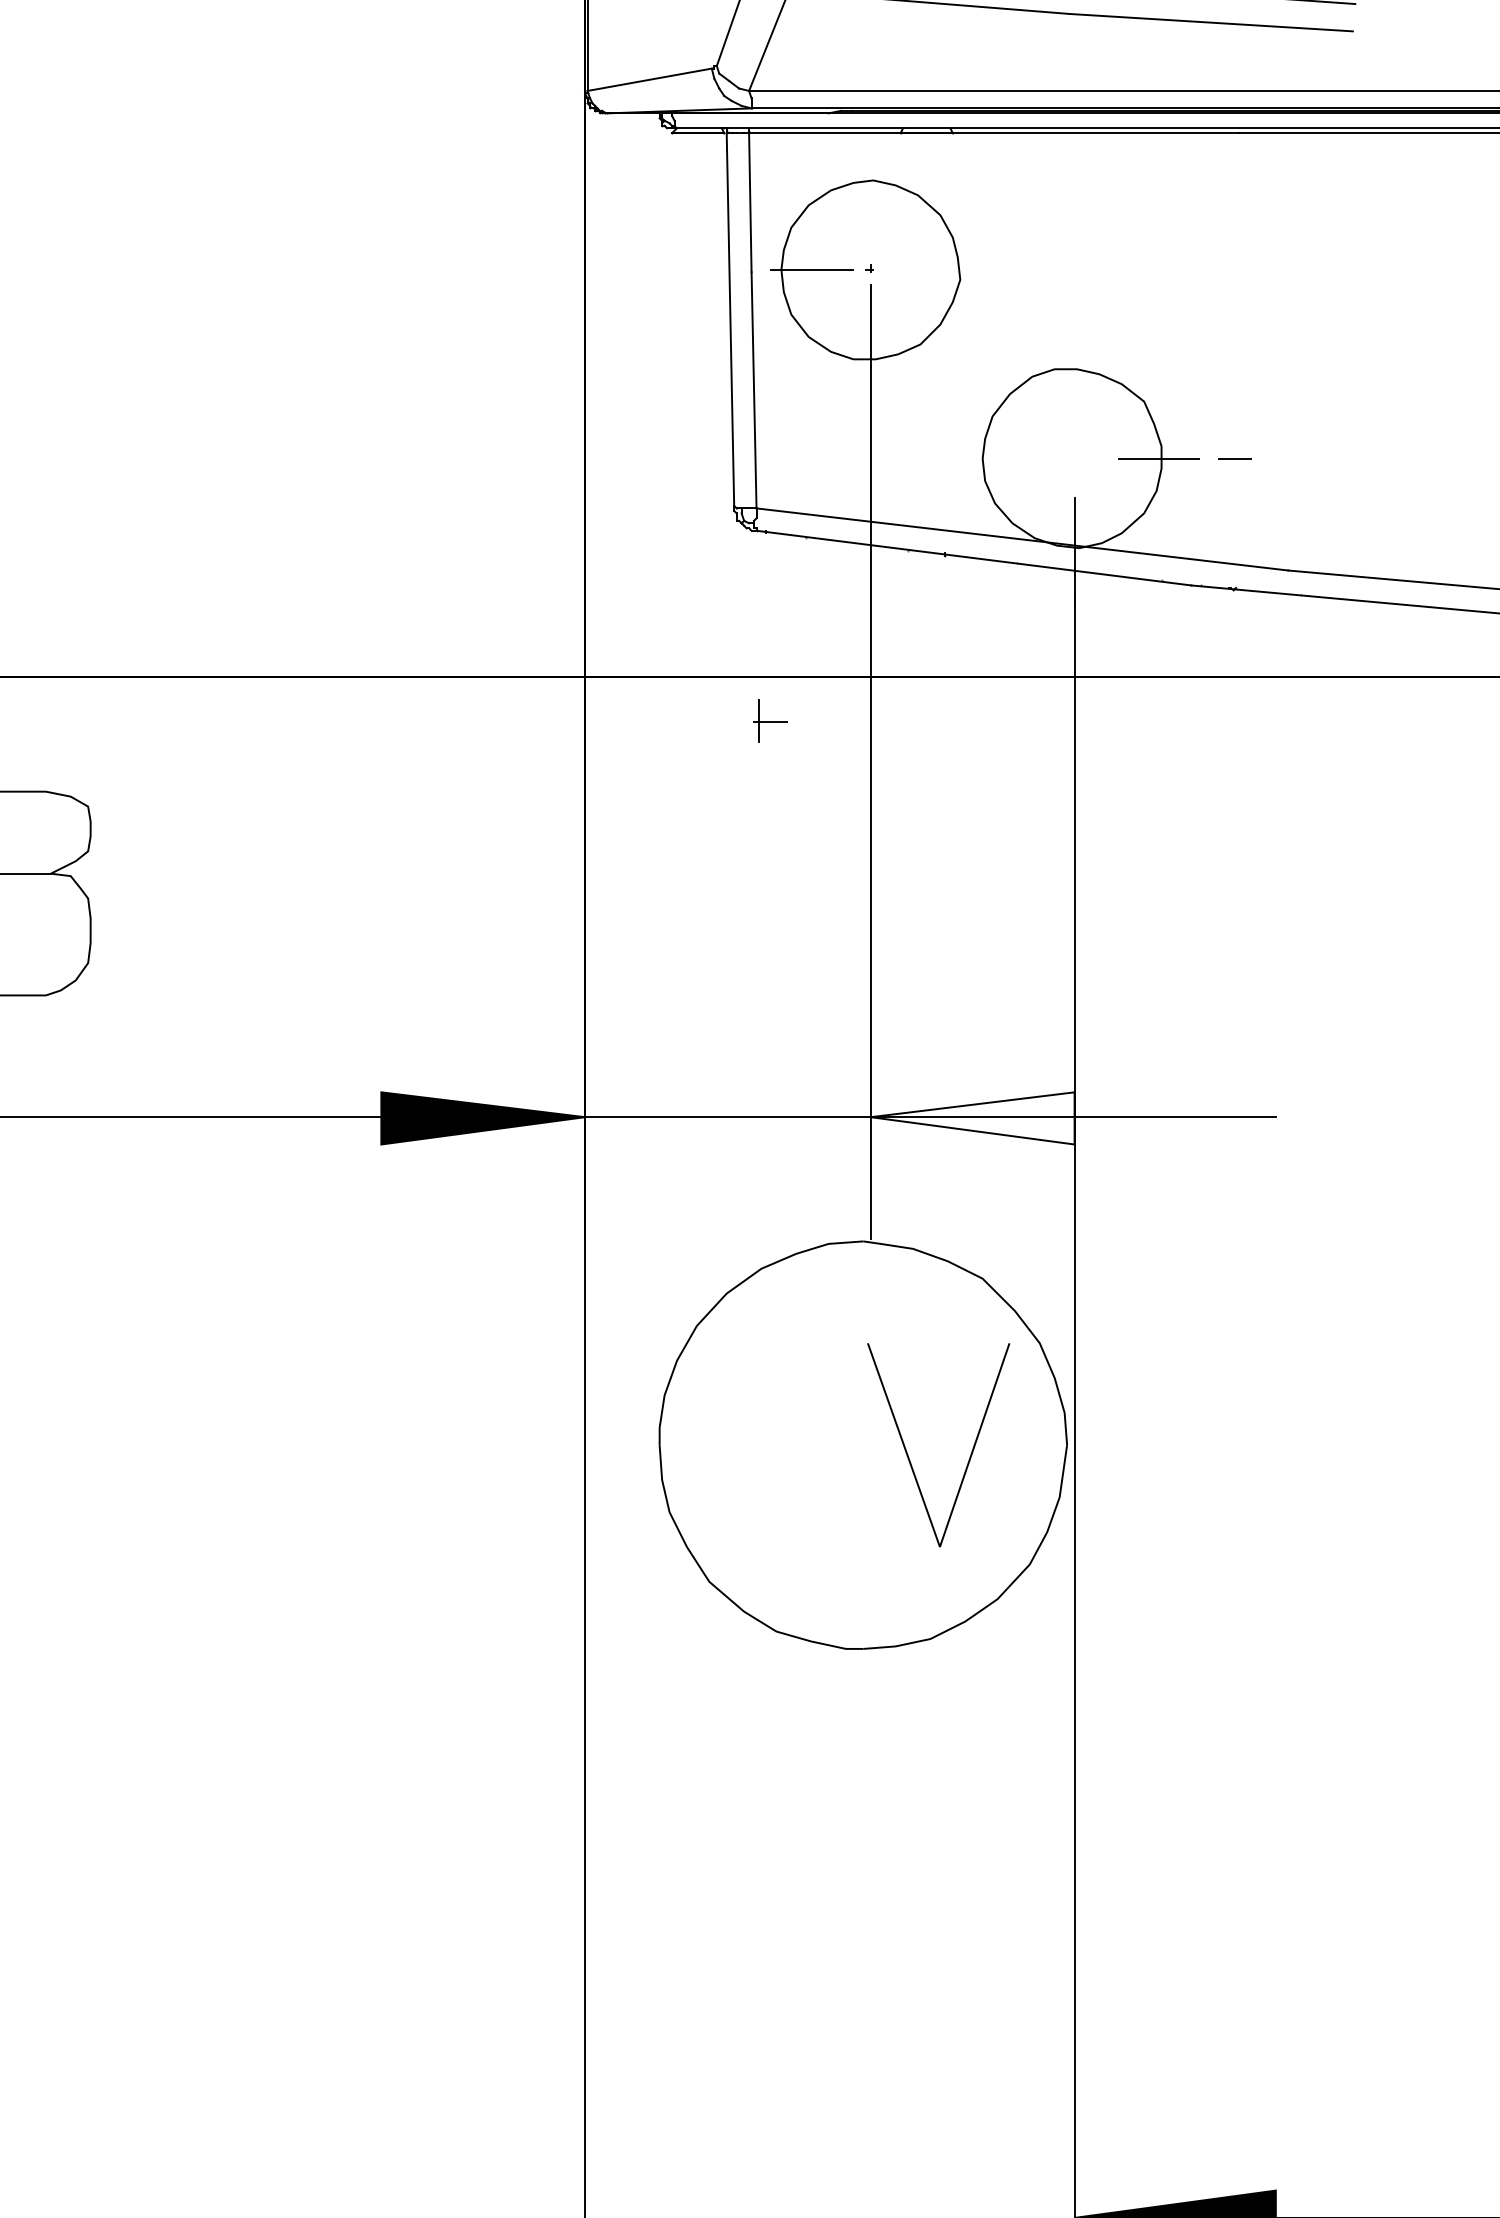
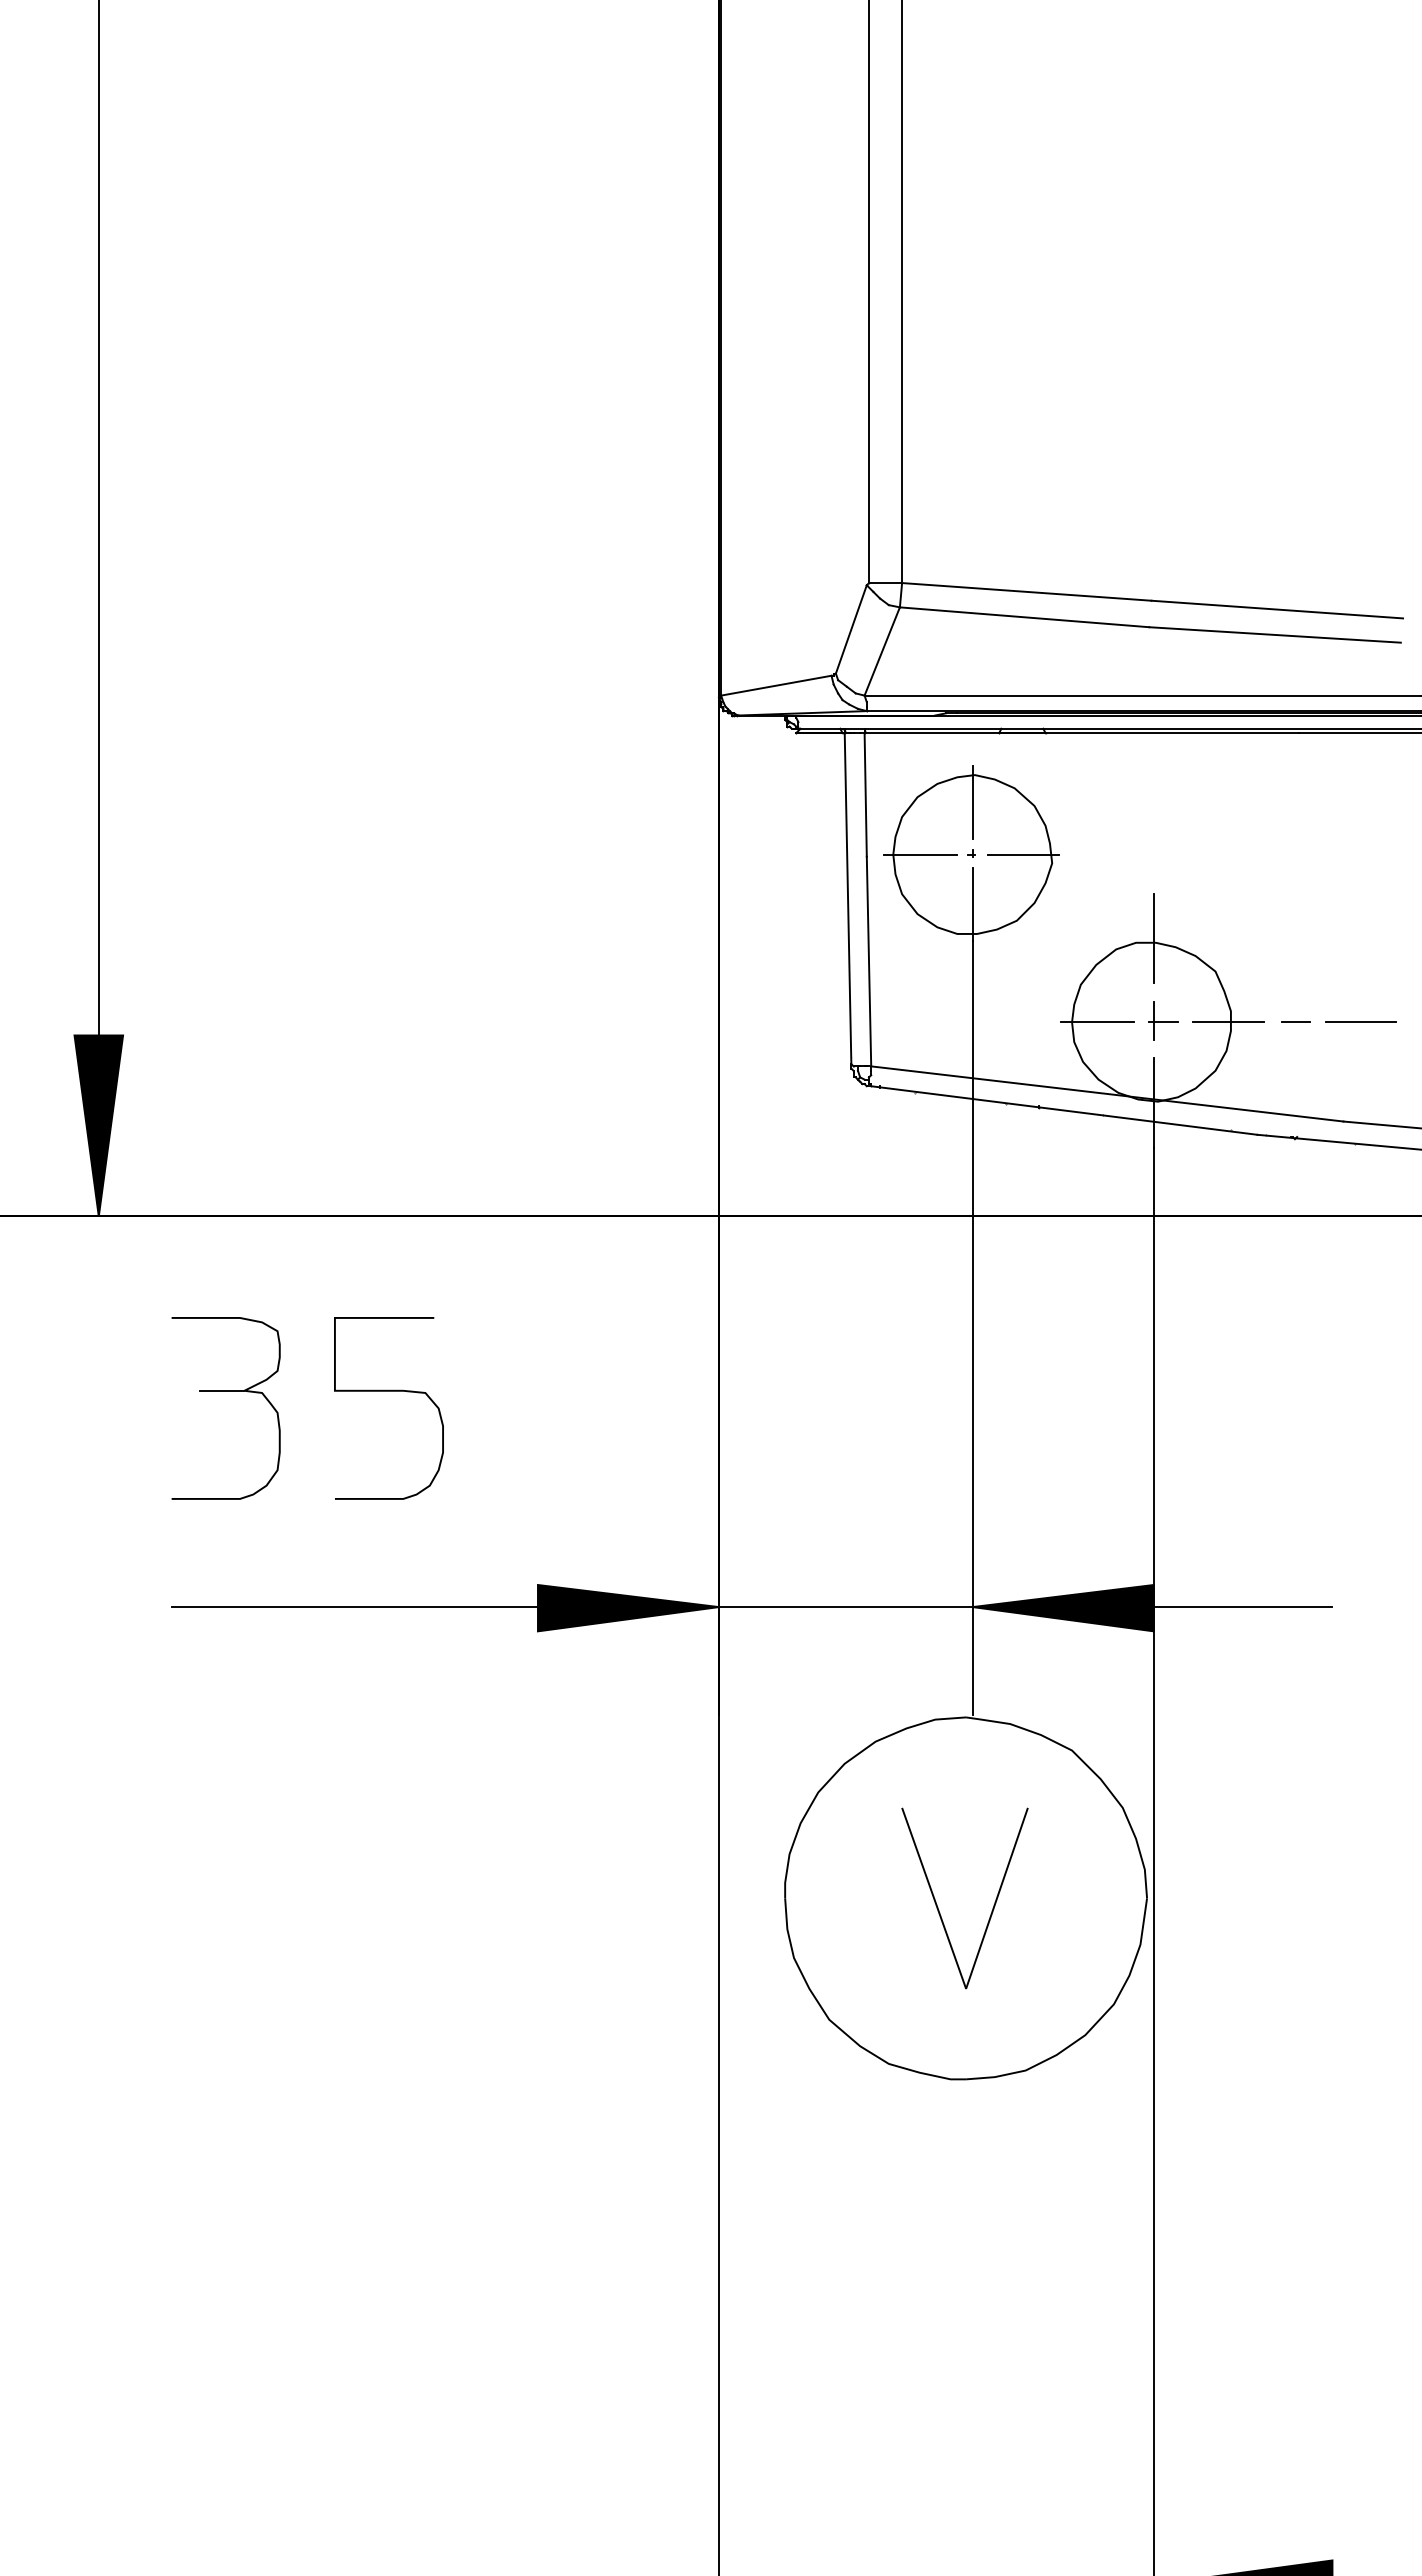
line: (870, 211) -> (972, 802), added
line: (927, 269) -> (1023, 854), added
line: (1074, 364) -> (1153, 938), added
line: (1011, 459) -> (1097, 1022), added
line: (1307, 459) -> (1360, 1022), added
part: (770, 720) -> (1163, 1020), moved
curve: (213, 874) -> (388, 1391), added
fill: (971, 1118) -> (1062, 1608), added
line: (908, 1455) -> (938, 1907), moved

